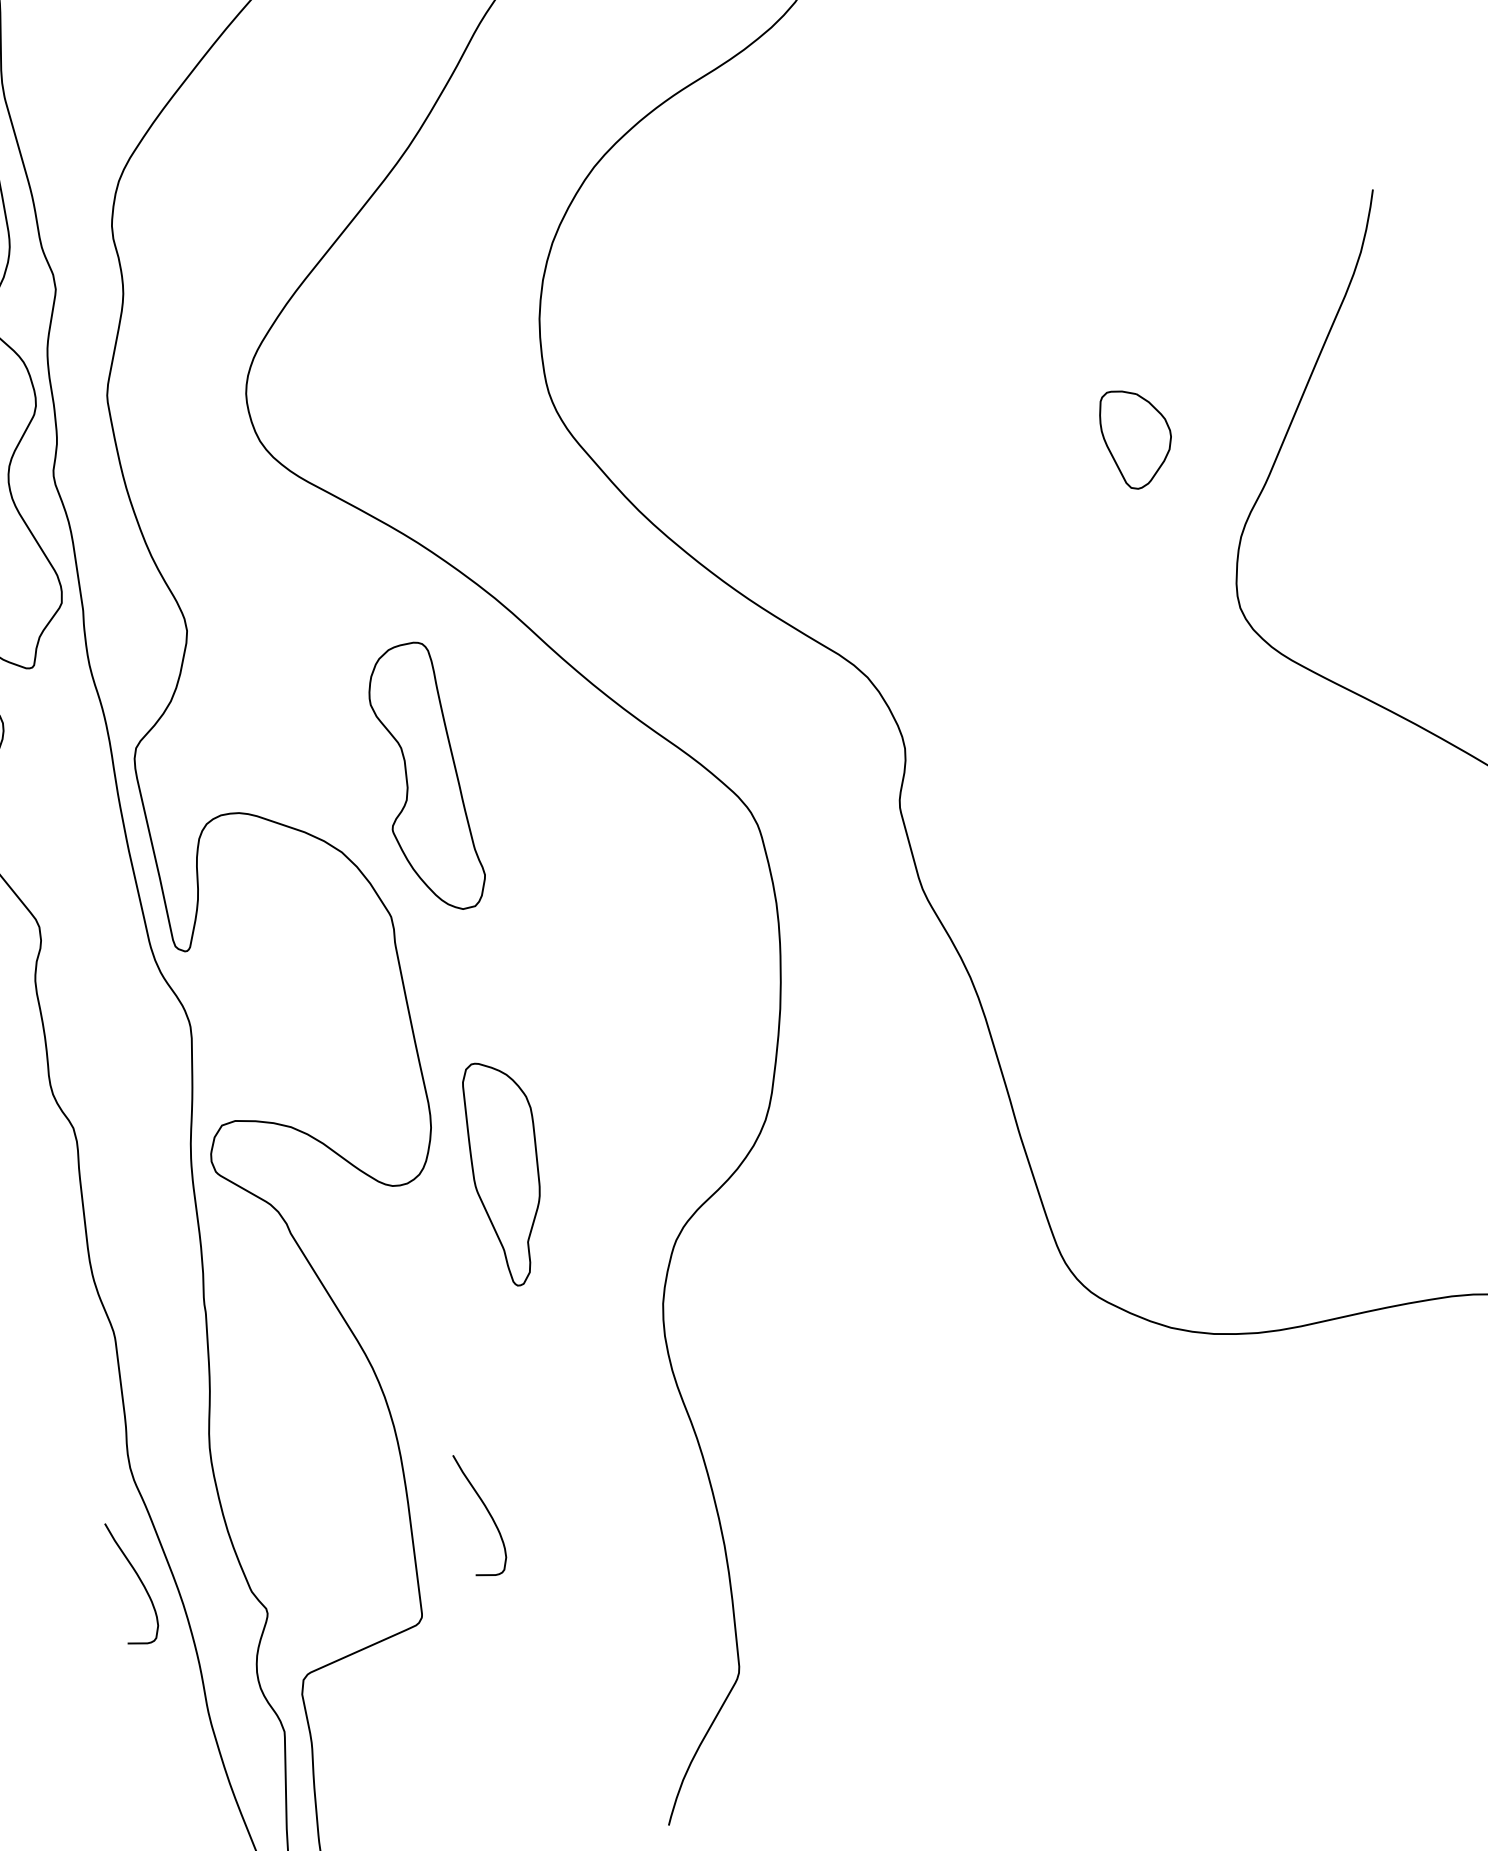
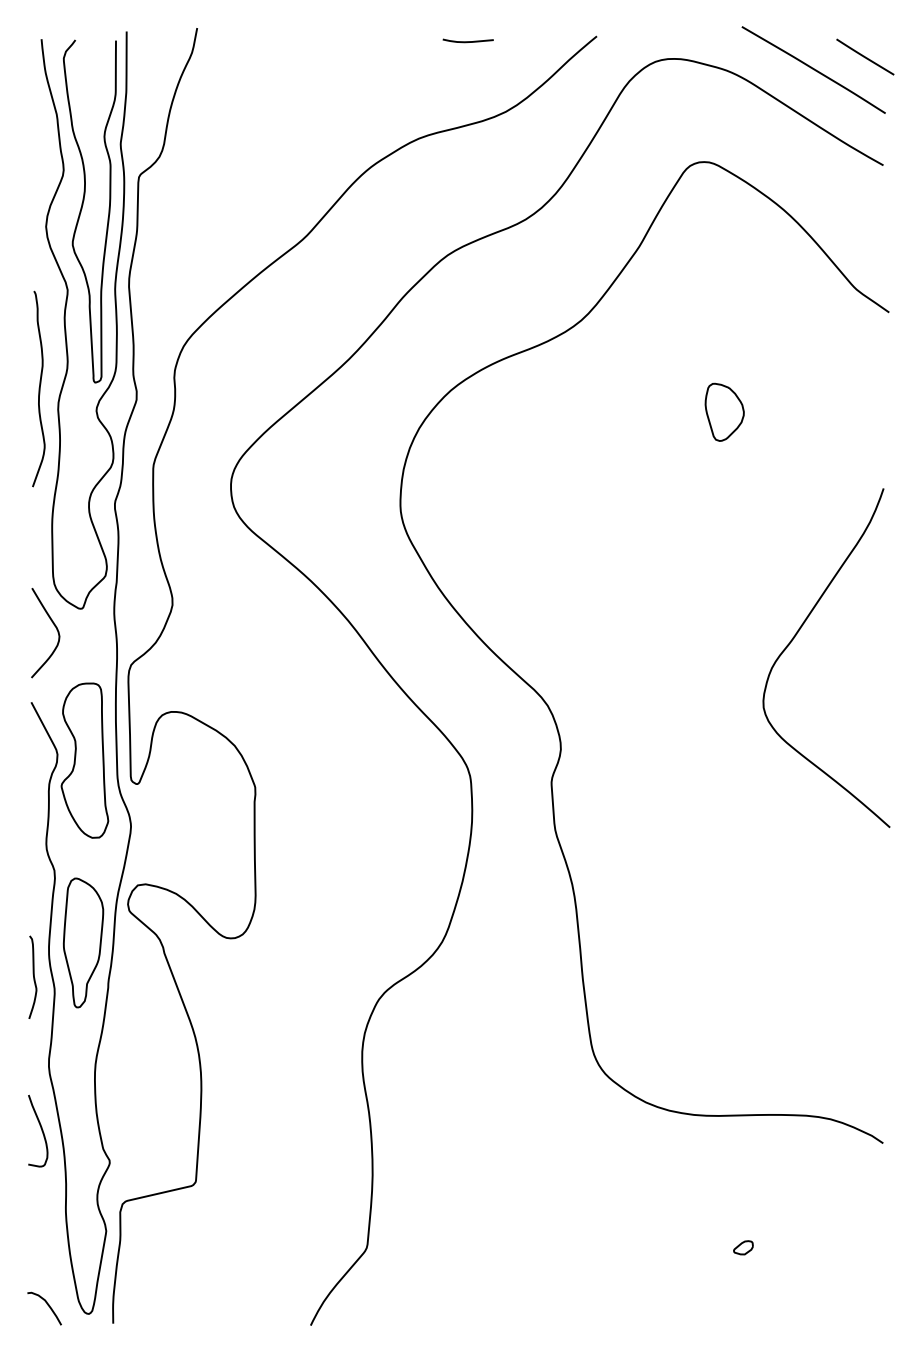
part: (1136, 436) -> (724, 411), moved
part: (423, 778) -> (84, 760), moved
part: (507, 1171) -> (83, 942), moved
curve: (73, 1317) -> (33, 976), added
curve: (487, 1513) -> (243, 1131), removed
part: (1387, 1544) -> (743, 1247), added

